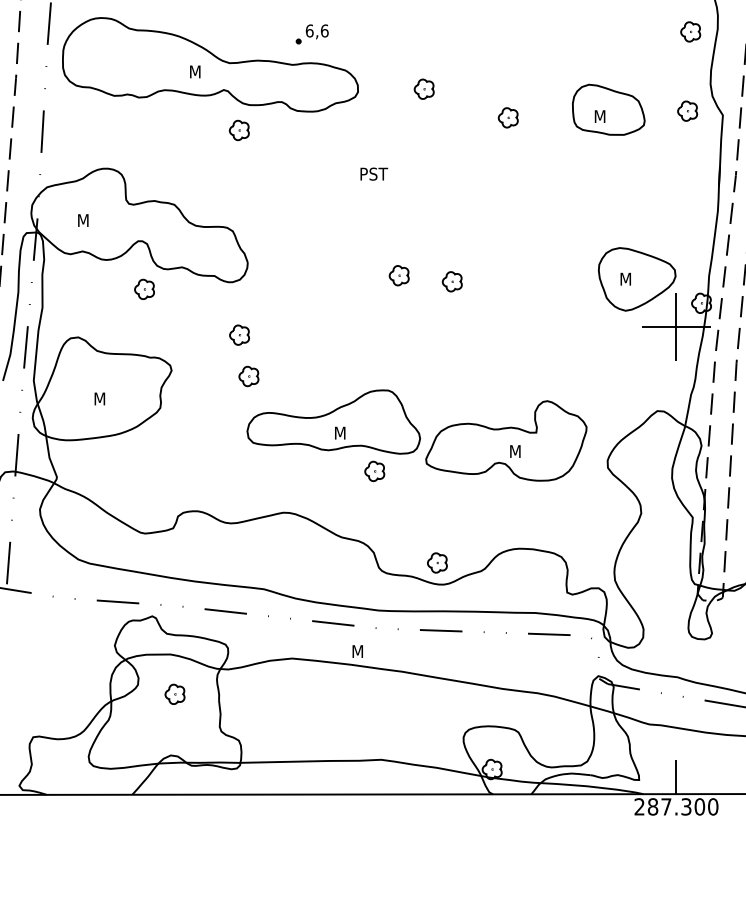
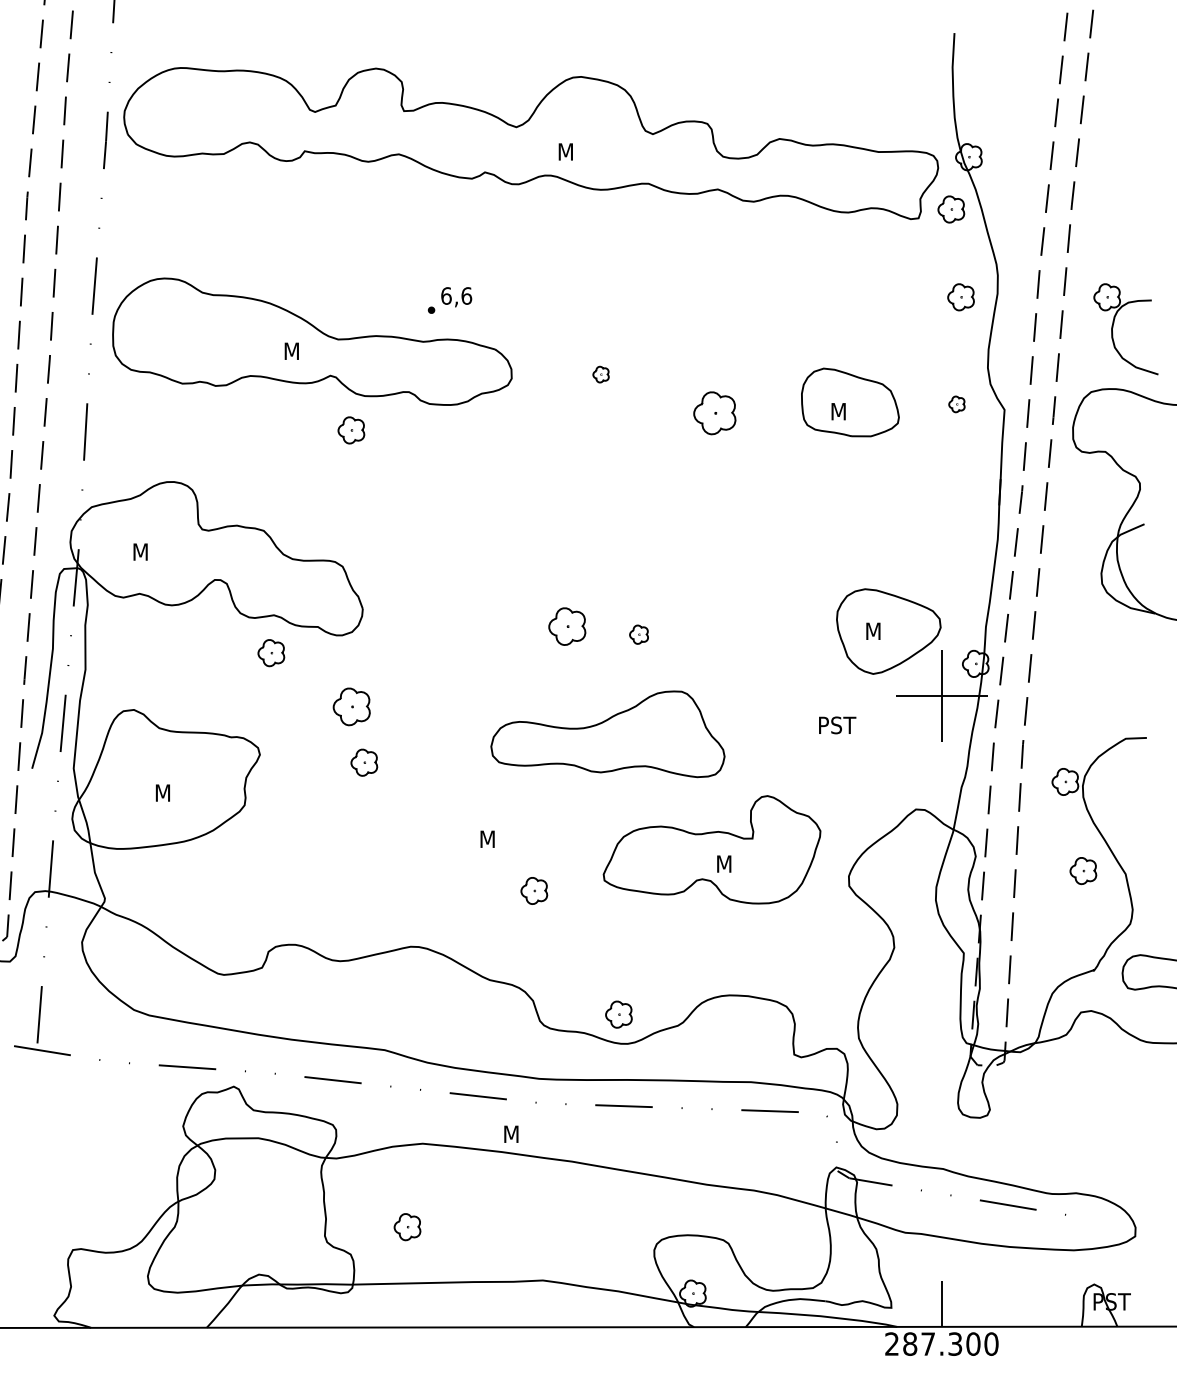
part: (423, 89) -> (600, 374), size x0.6
part: (687, 111) -> (956, 404), size x0.6
part: (508, 117) -> (714, 413), size x1.6
text: (374, 174) -> (837, 725), moved
part: (399, 275) -> (567, 626), size x1.4
part: (451, 281) -> (638, 634), size x0.7
part: (144, 289) -> (271, 653), moved
part: (239, 334) -> (351, 706), size x1.4
part: (333, 422) -> (607, 734), moved
part: (175, 694) -> (407, 1227), moved

